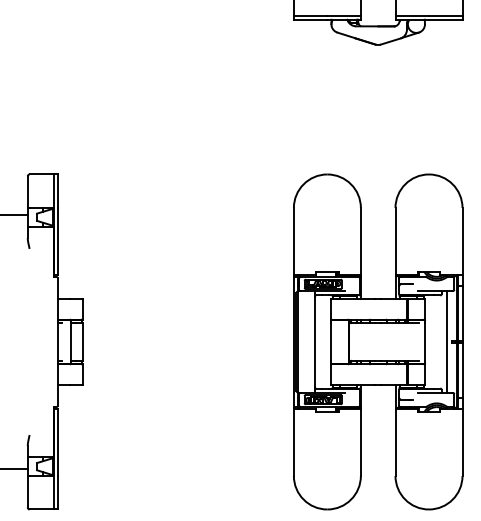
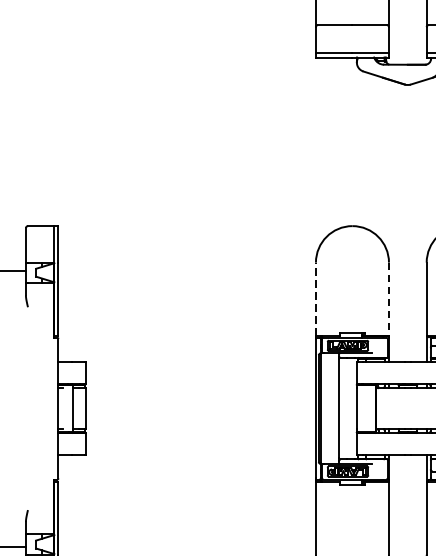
line: (293, 241) -> (315, 299), solid -> dashed
line: (360, 241) -> (388, 299), solid -> dashed

